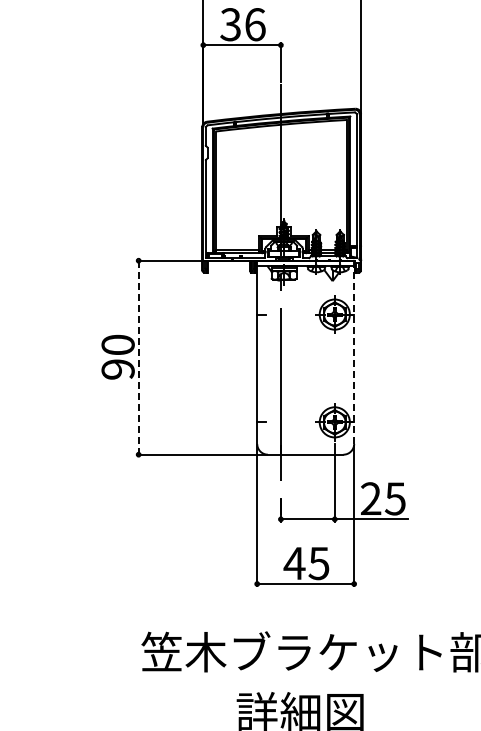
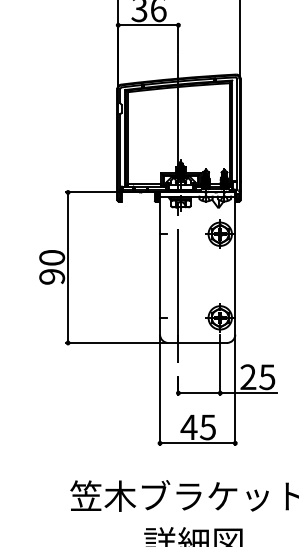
line: (354, 352) -> (235, 263), dashed -> solid
line: (138, 357) -> (67, 267), dashed -> solid

